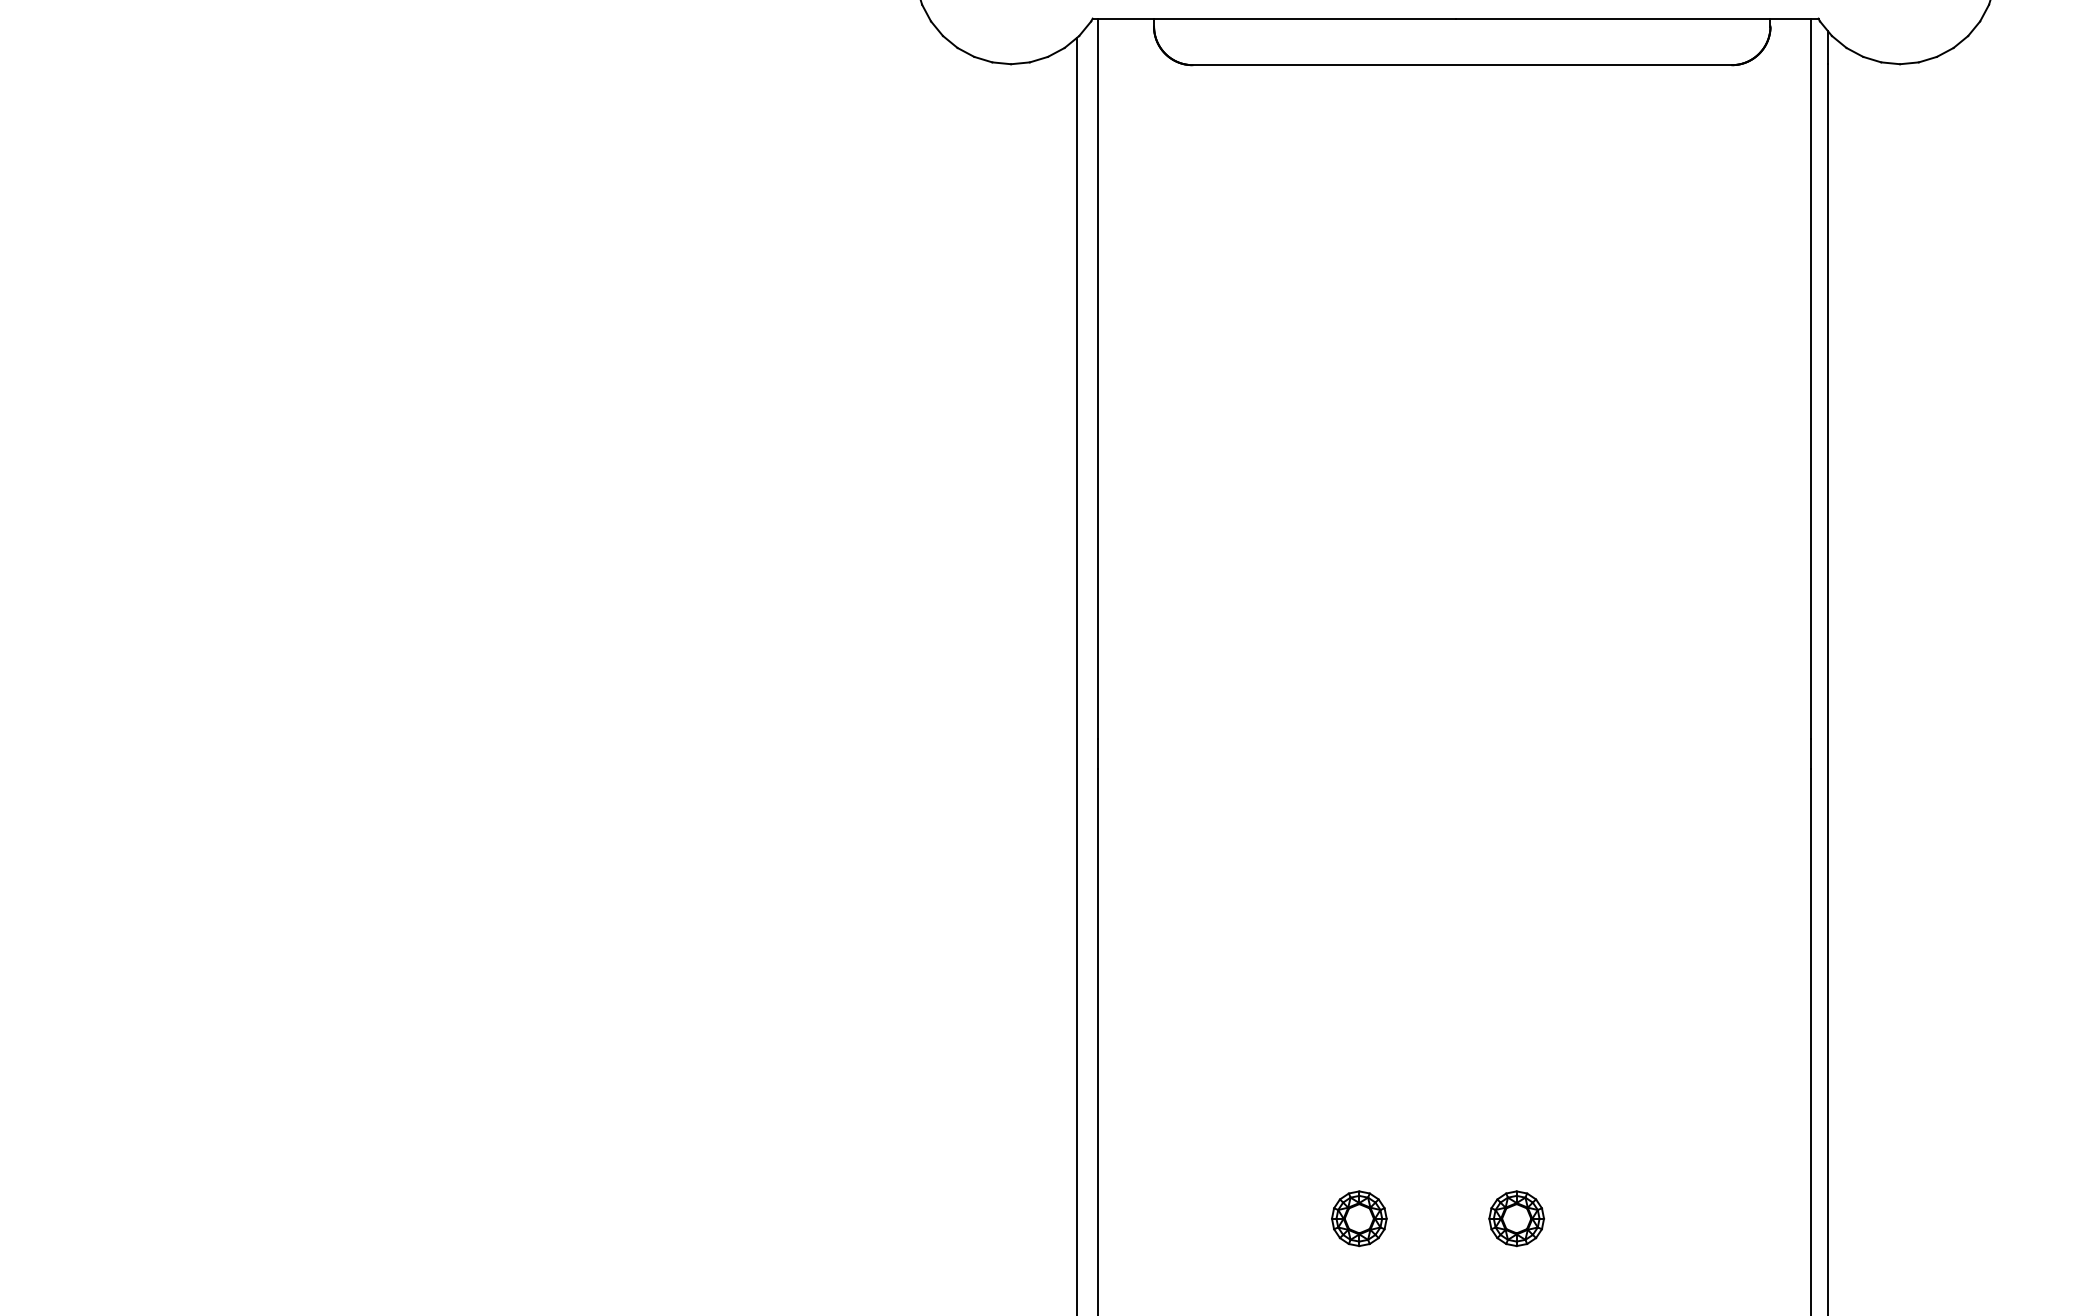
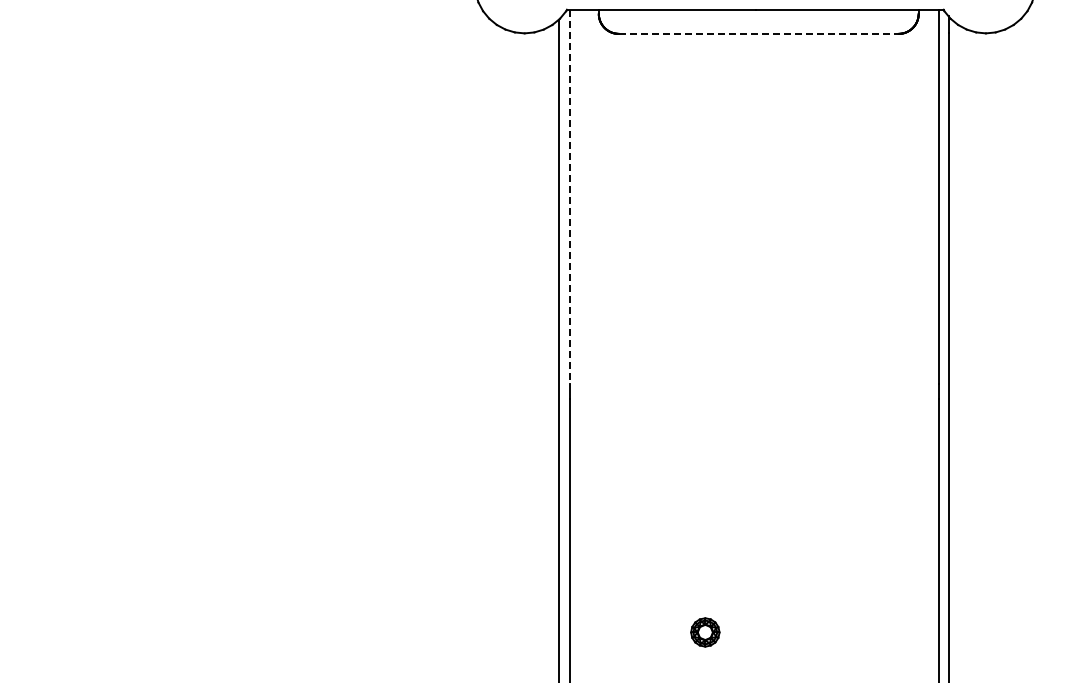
line: (1461, 64) -> (758, 33), solid -> dashed
line: (1097, 378) -> (569, 196), solid -> dashed
part: (1515, 1218) -> (786, 632), removed

